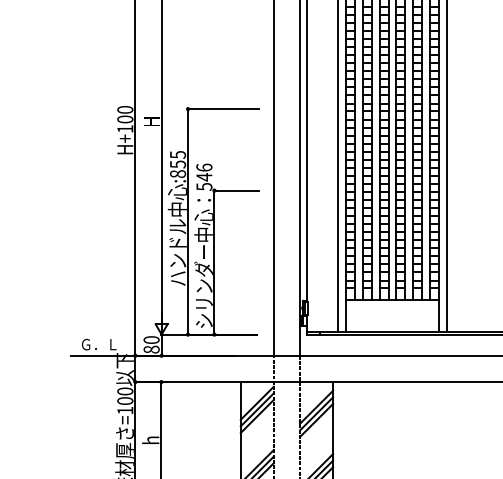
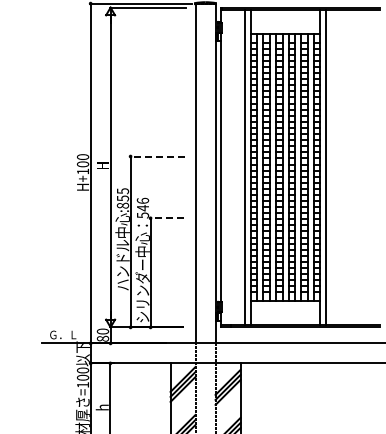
line: (222, 109) -> (156, 156), solid -> dashed
line: (236, 190) -> (167, 218), solid -> dashed

